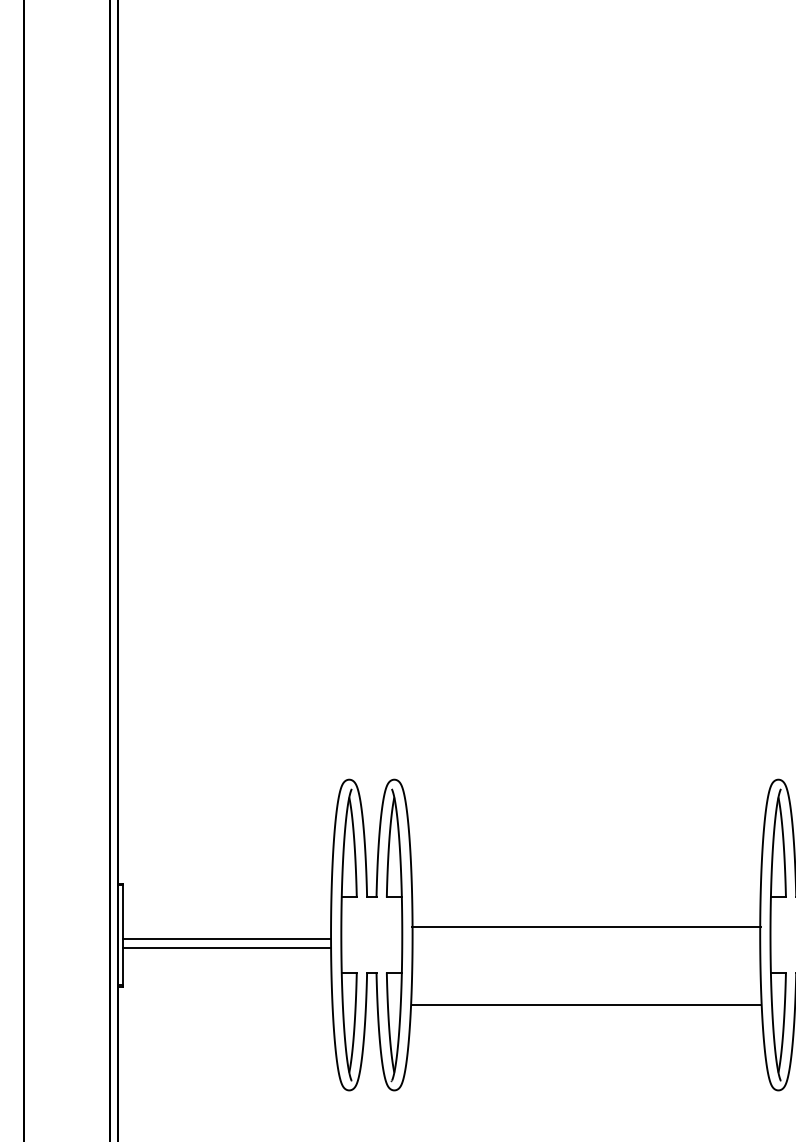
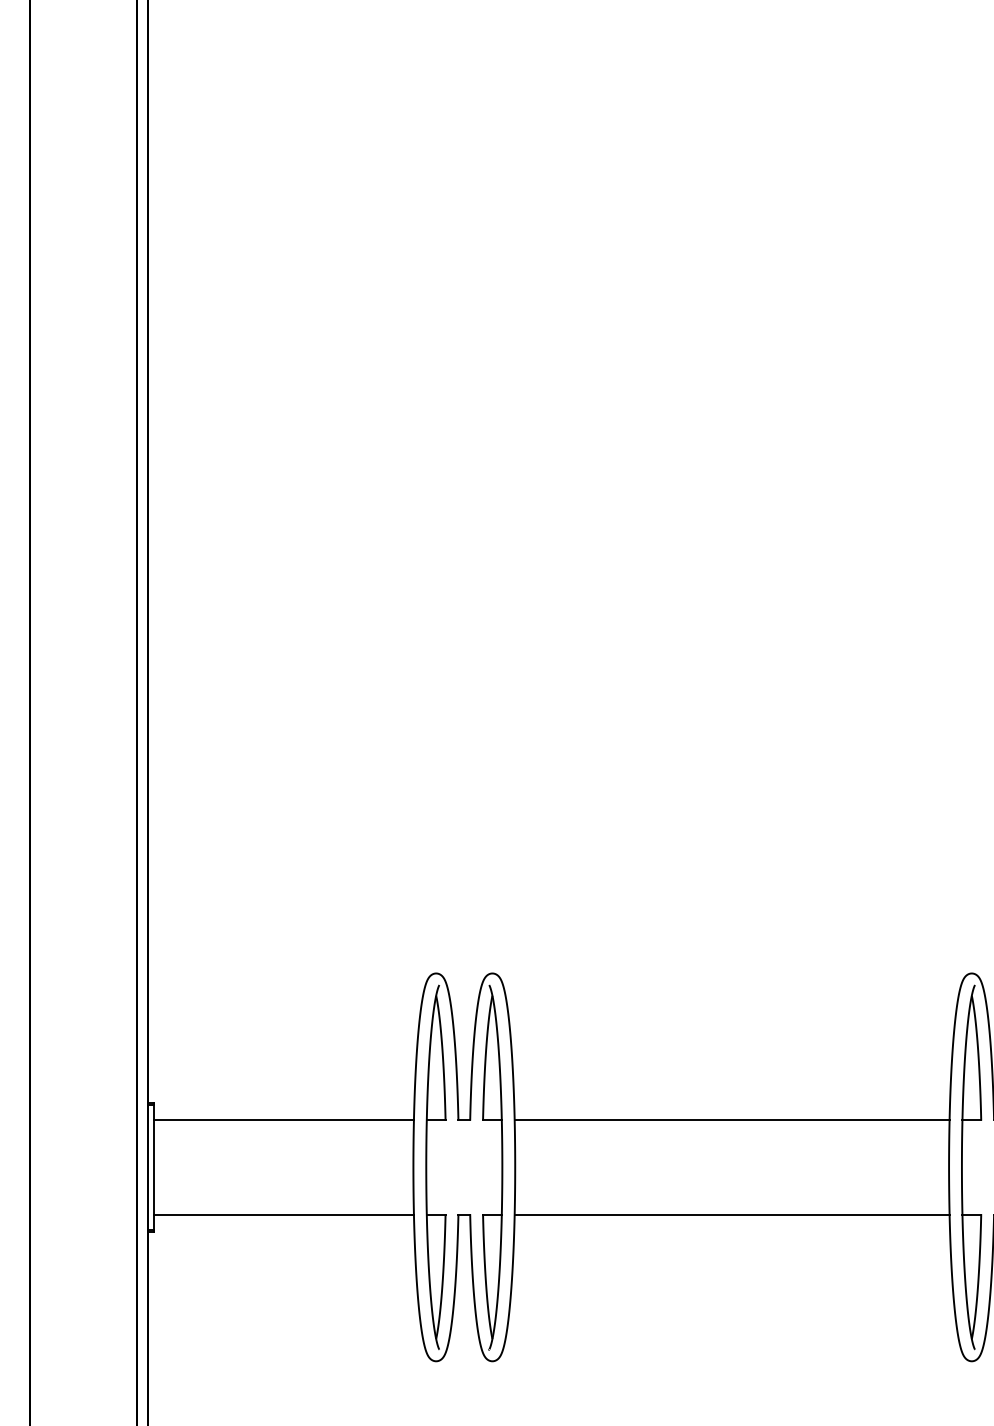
line: (585, 926) -> (731, 1119), moved
line: (226, 938) -> (283, 1119), moved
line: (226, 948) -> (283, 1215), moved
line: (585, 1005) -> (731, 1215), moved

